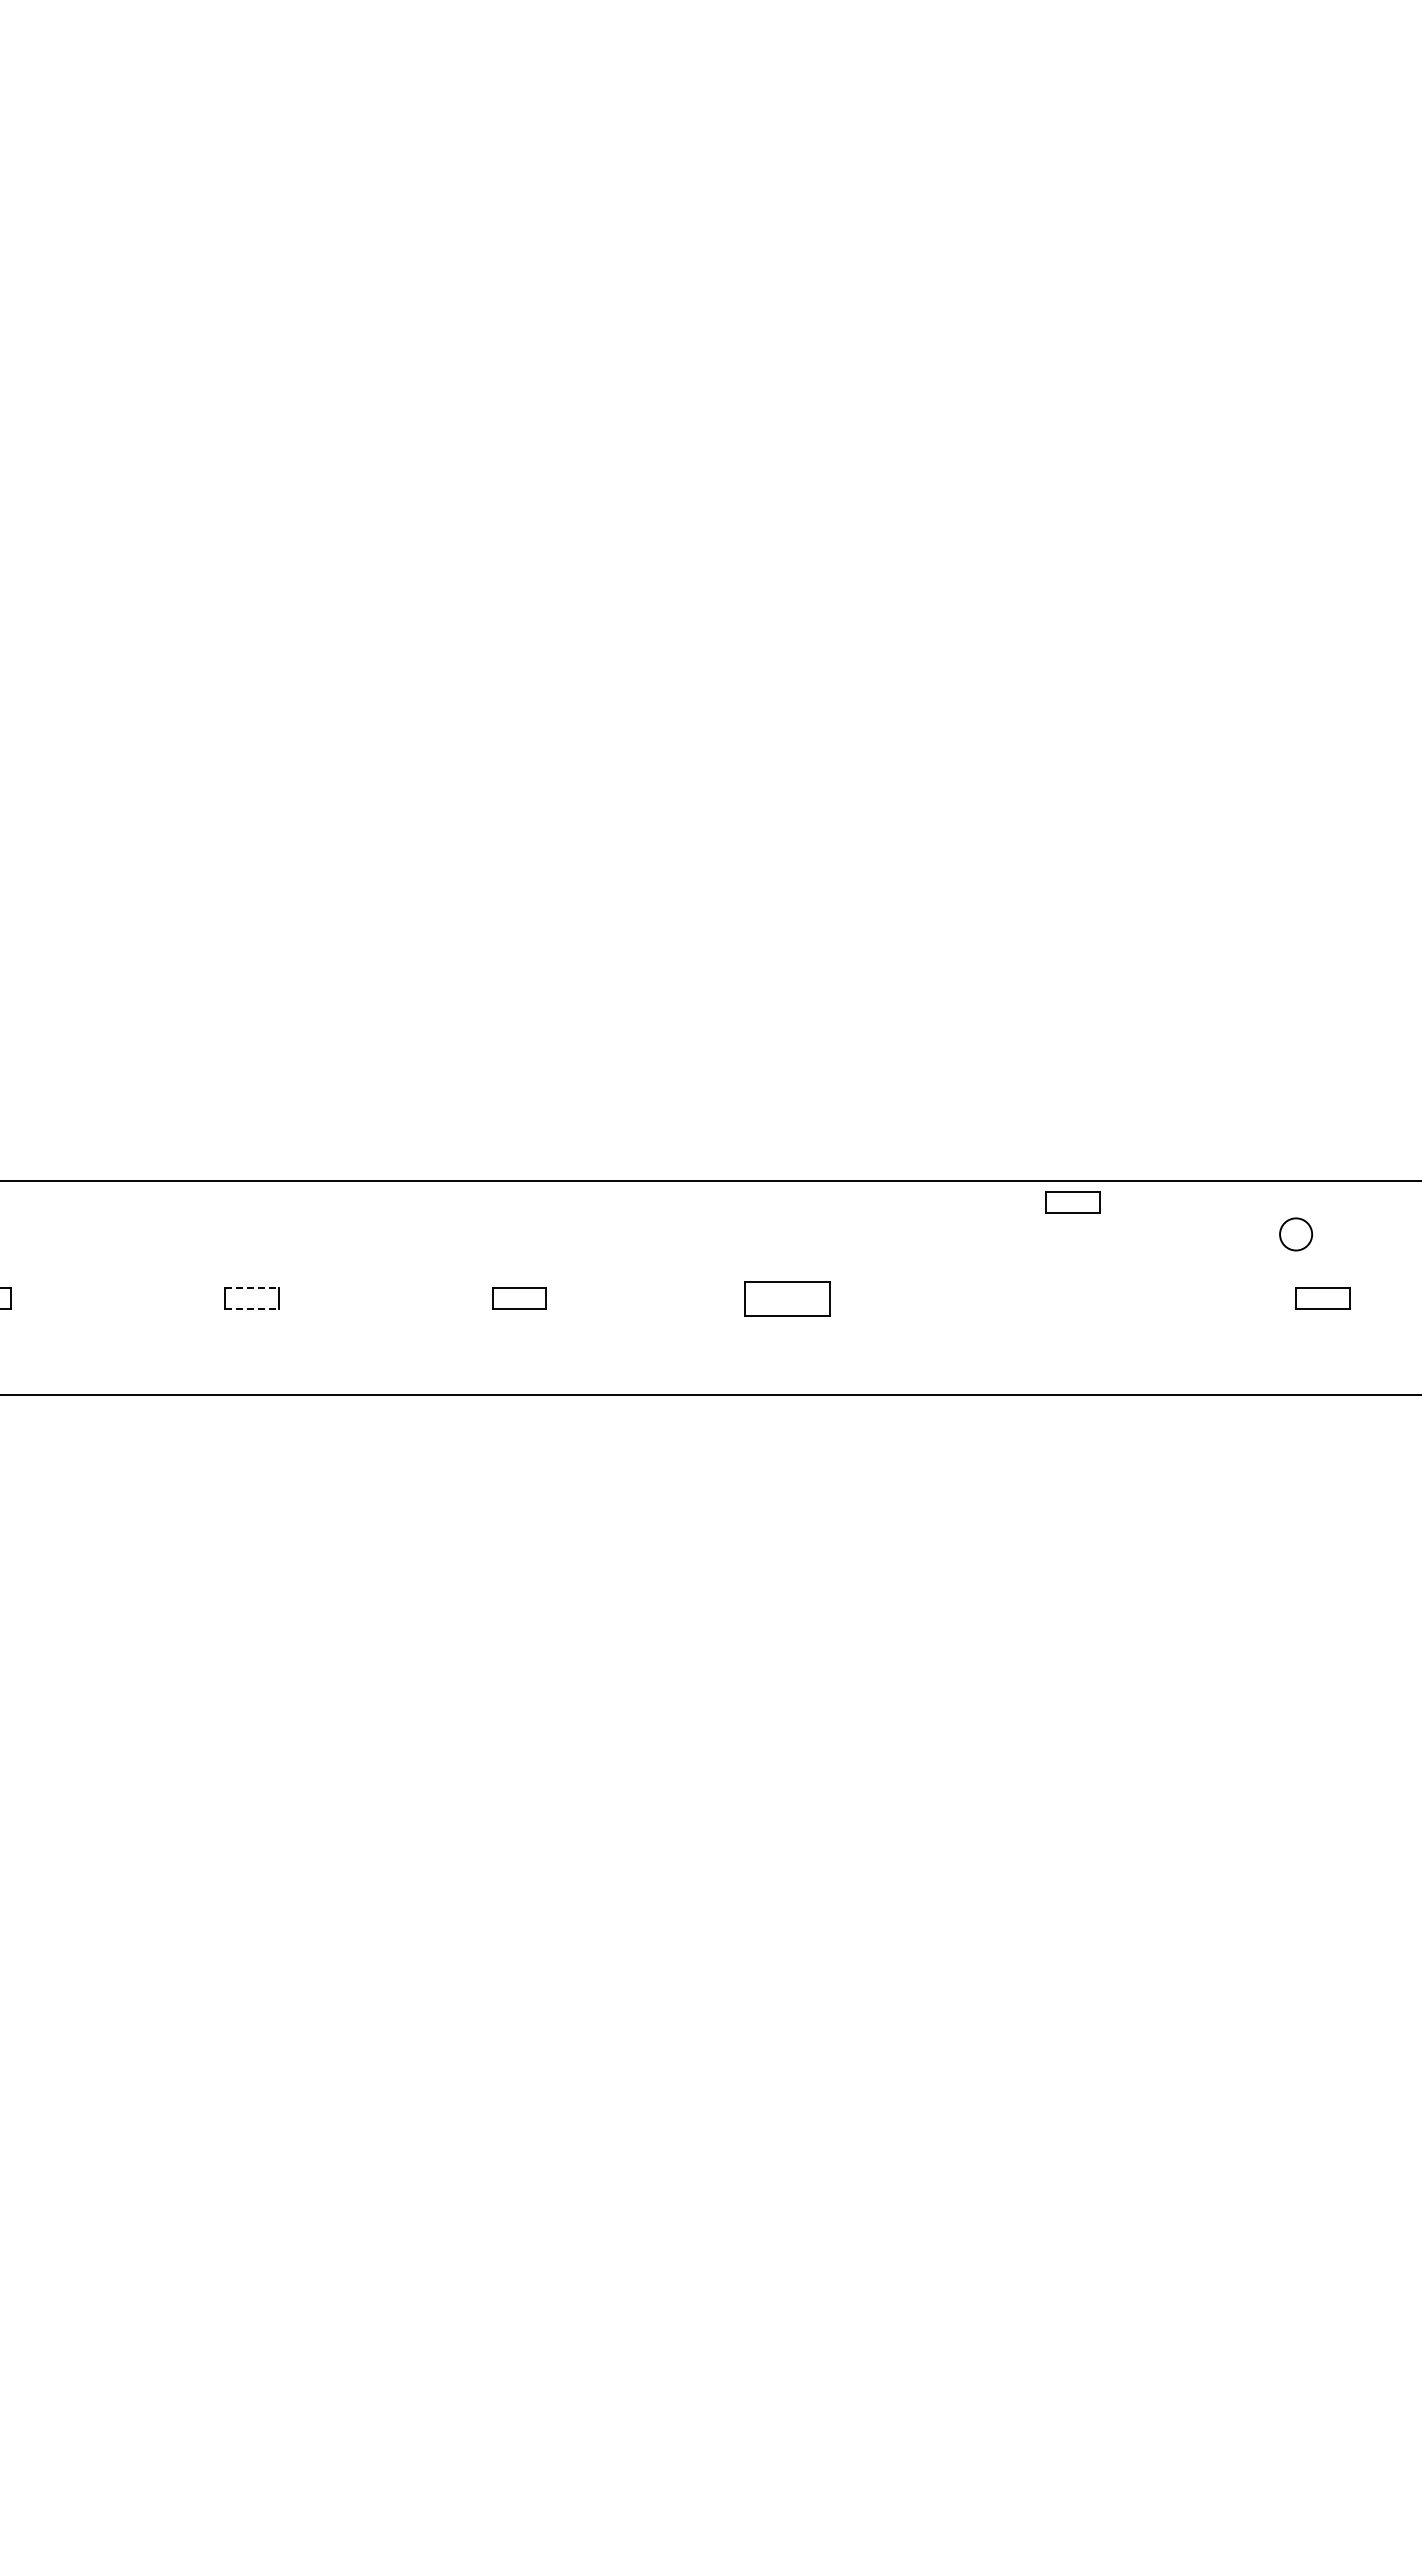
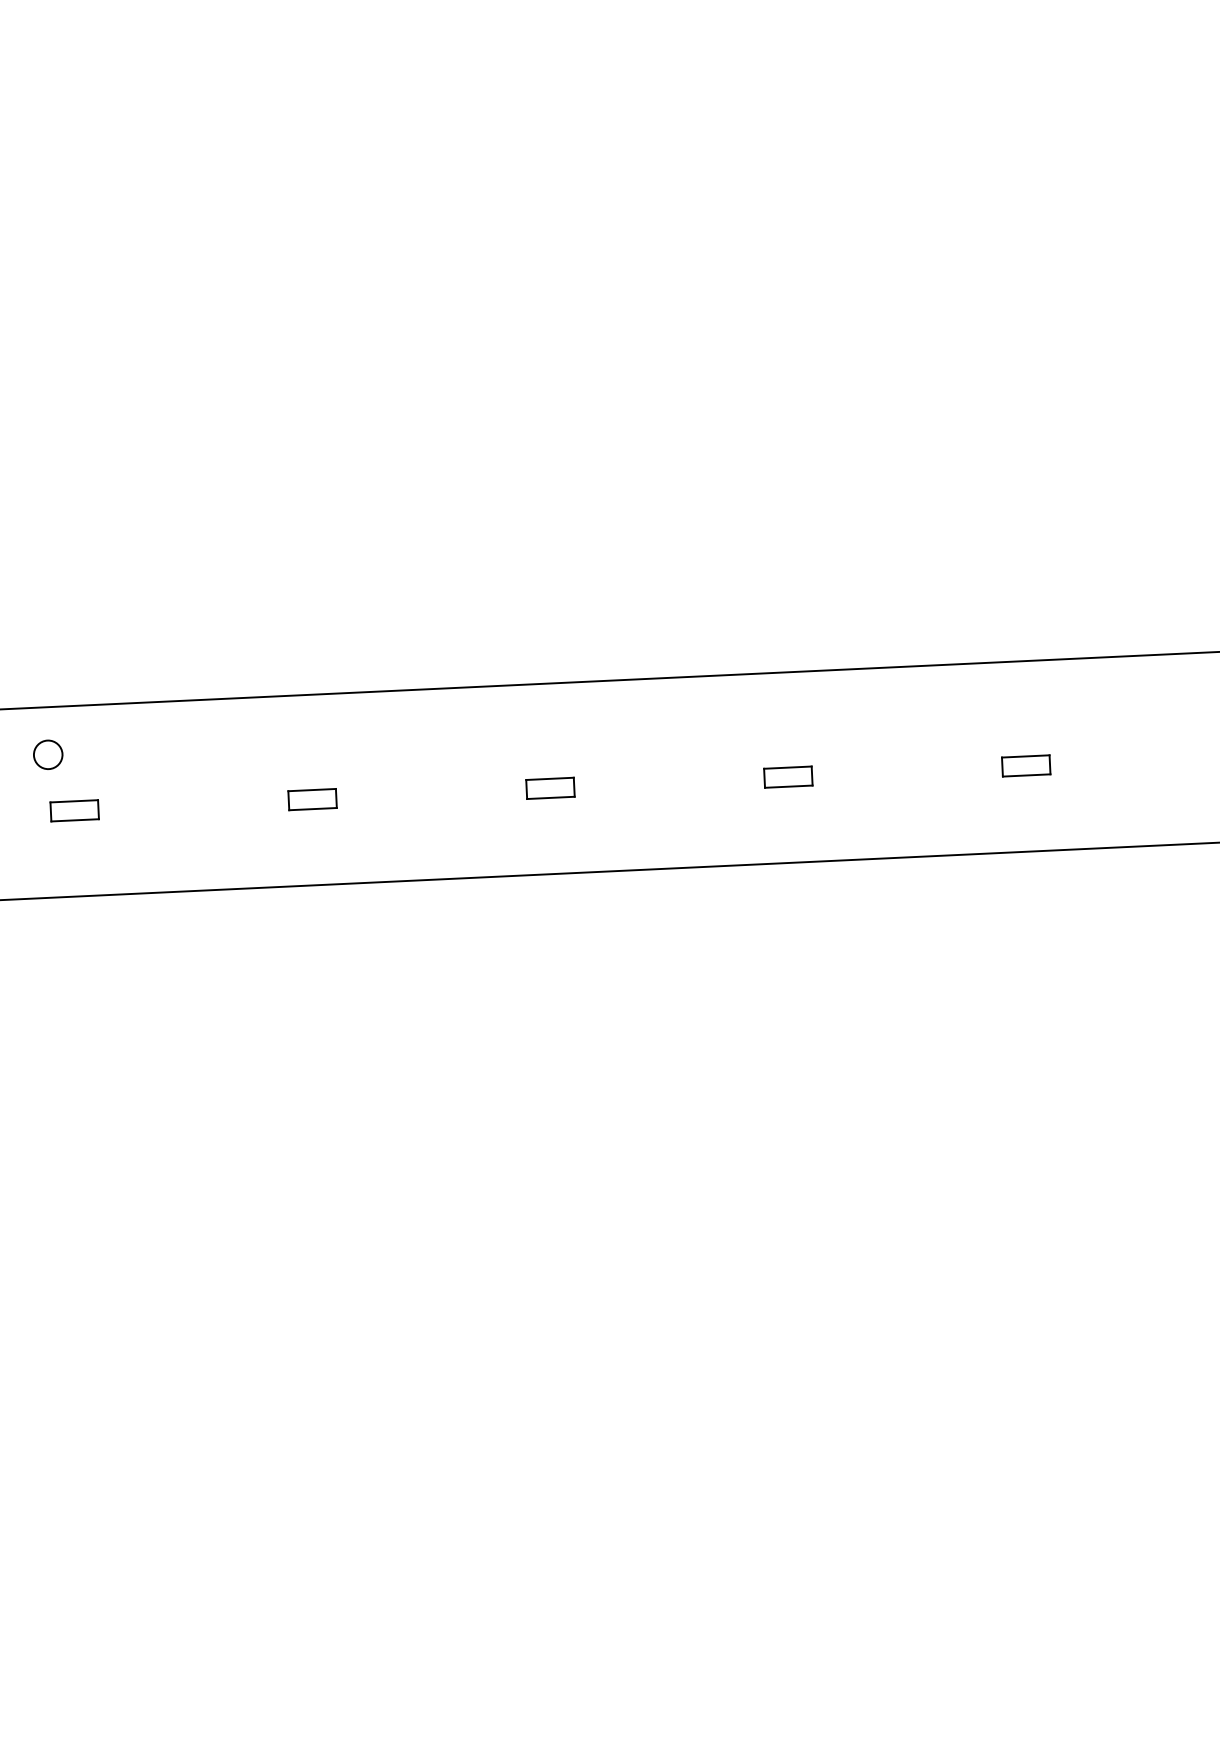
part: (1072, 1202) -> (1025, 765), moved
line: (251, 1288) -> (311, 790), dashed -> solid
part: (787, 1298) -> (788, 776), size x0.62
line: (251, 1309) -> (312, 809), dashed -> solid

